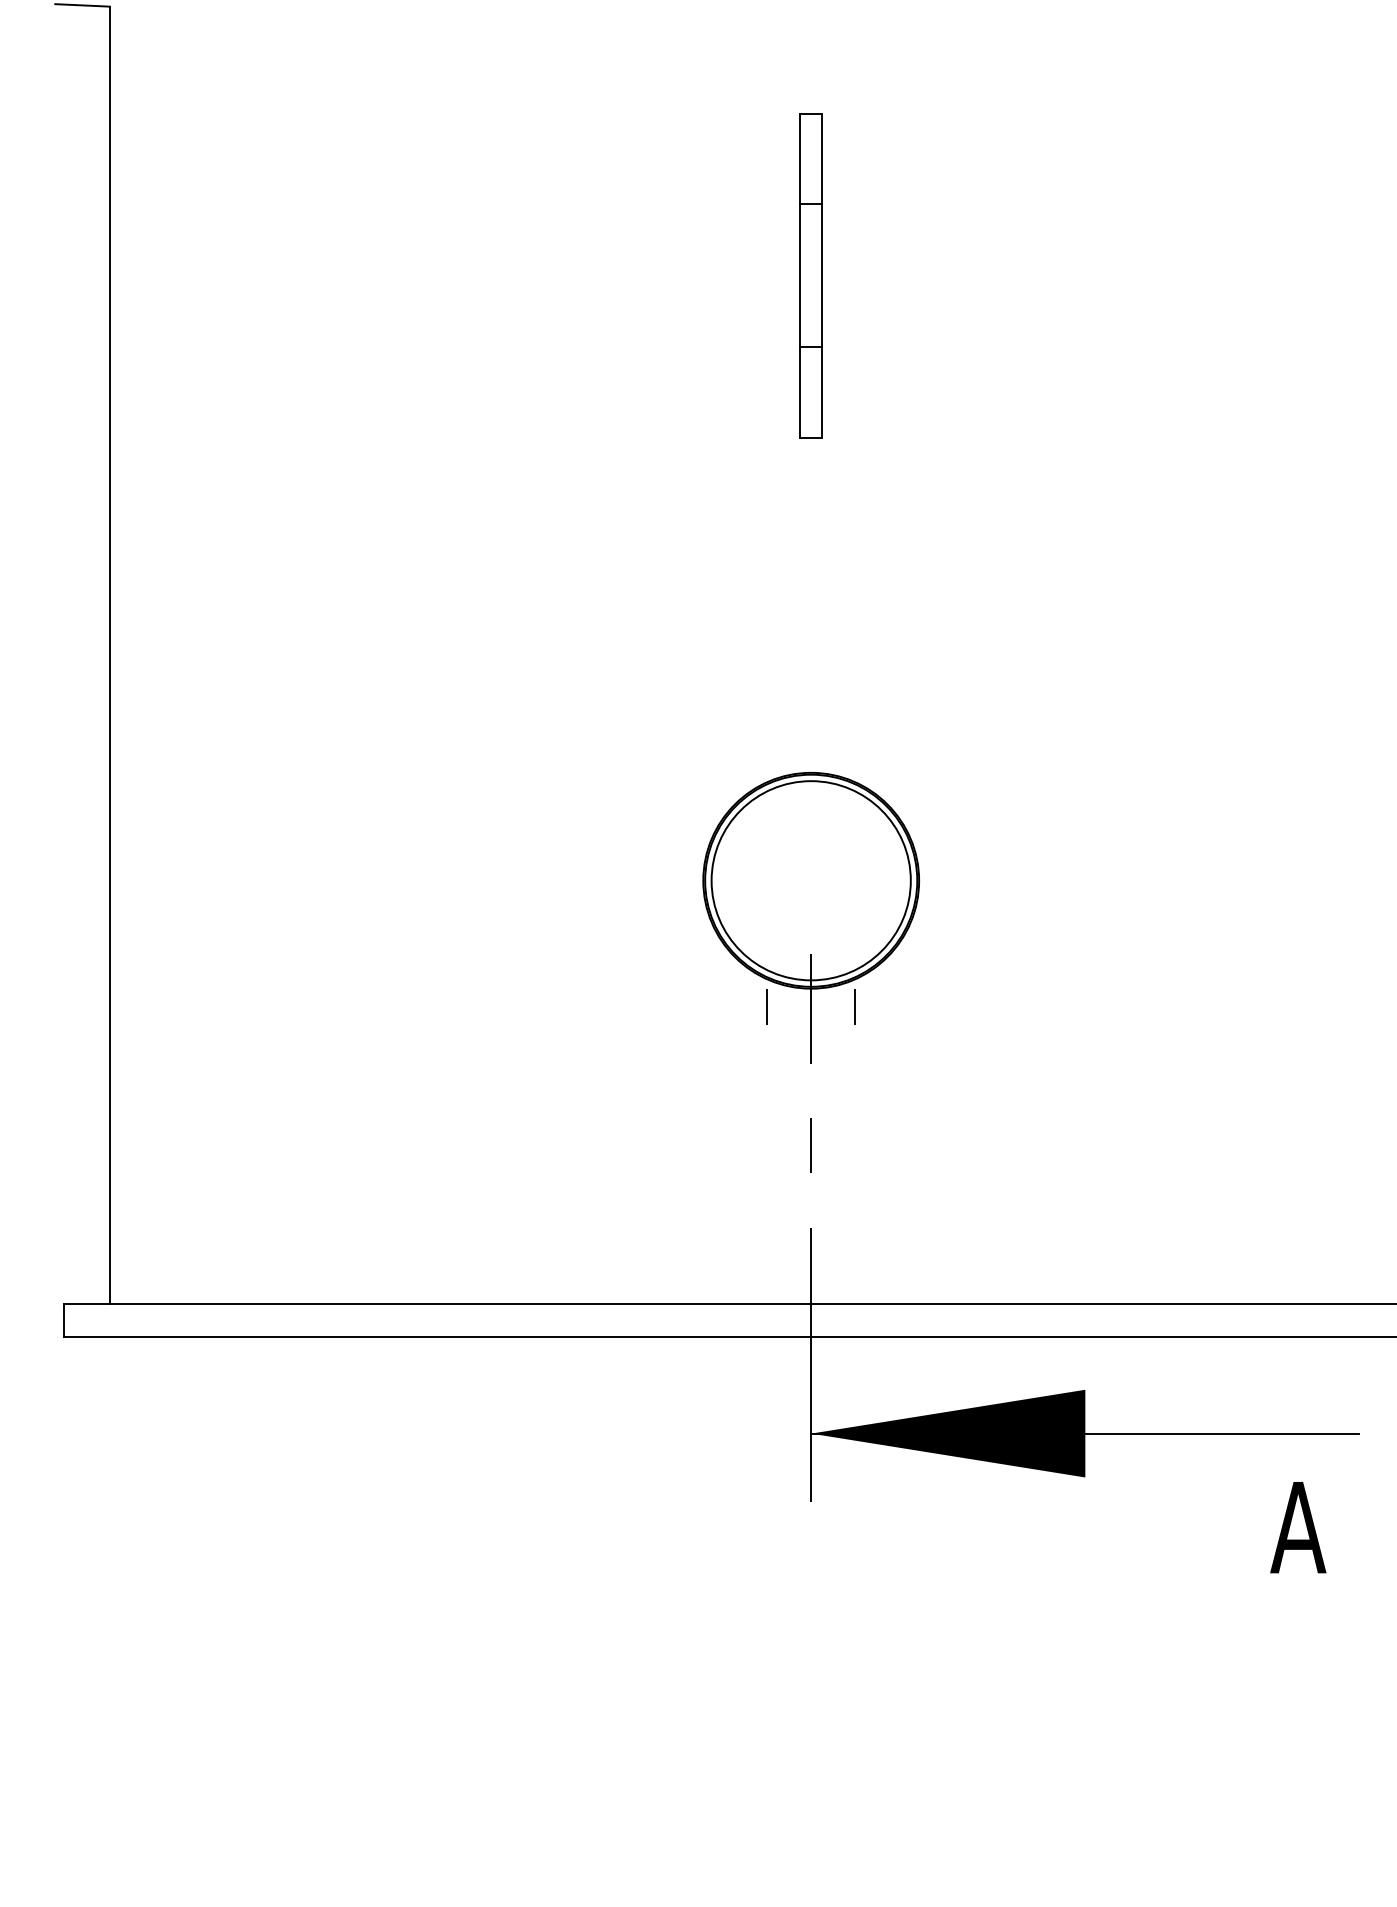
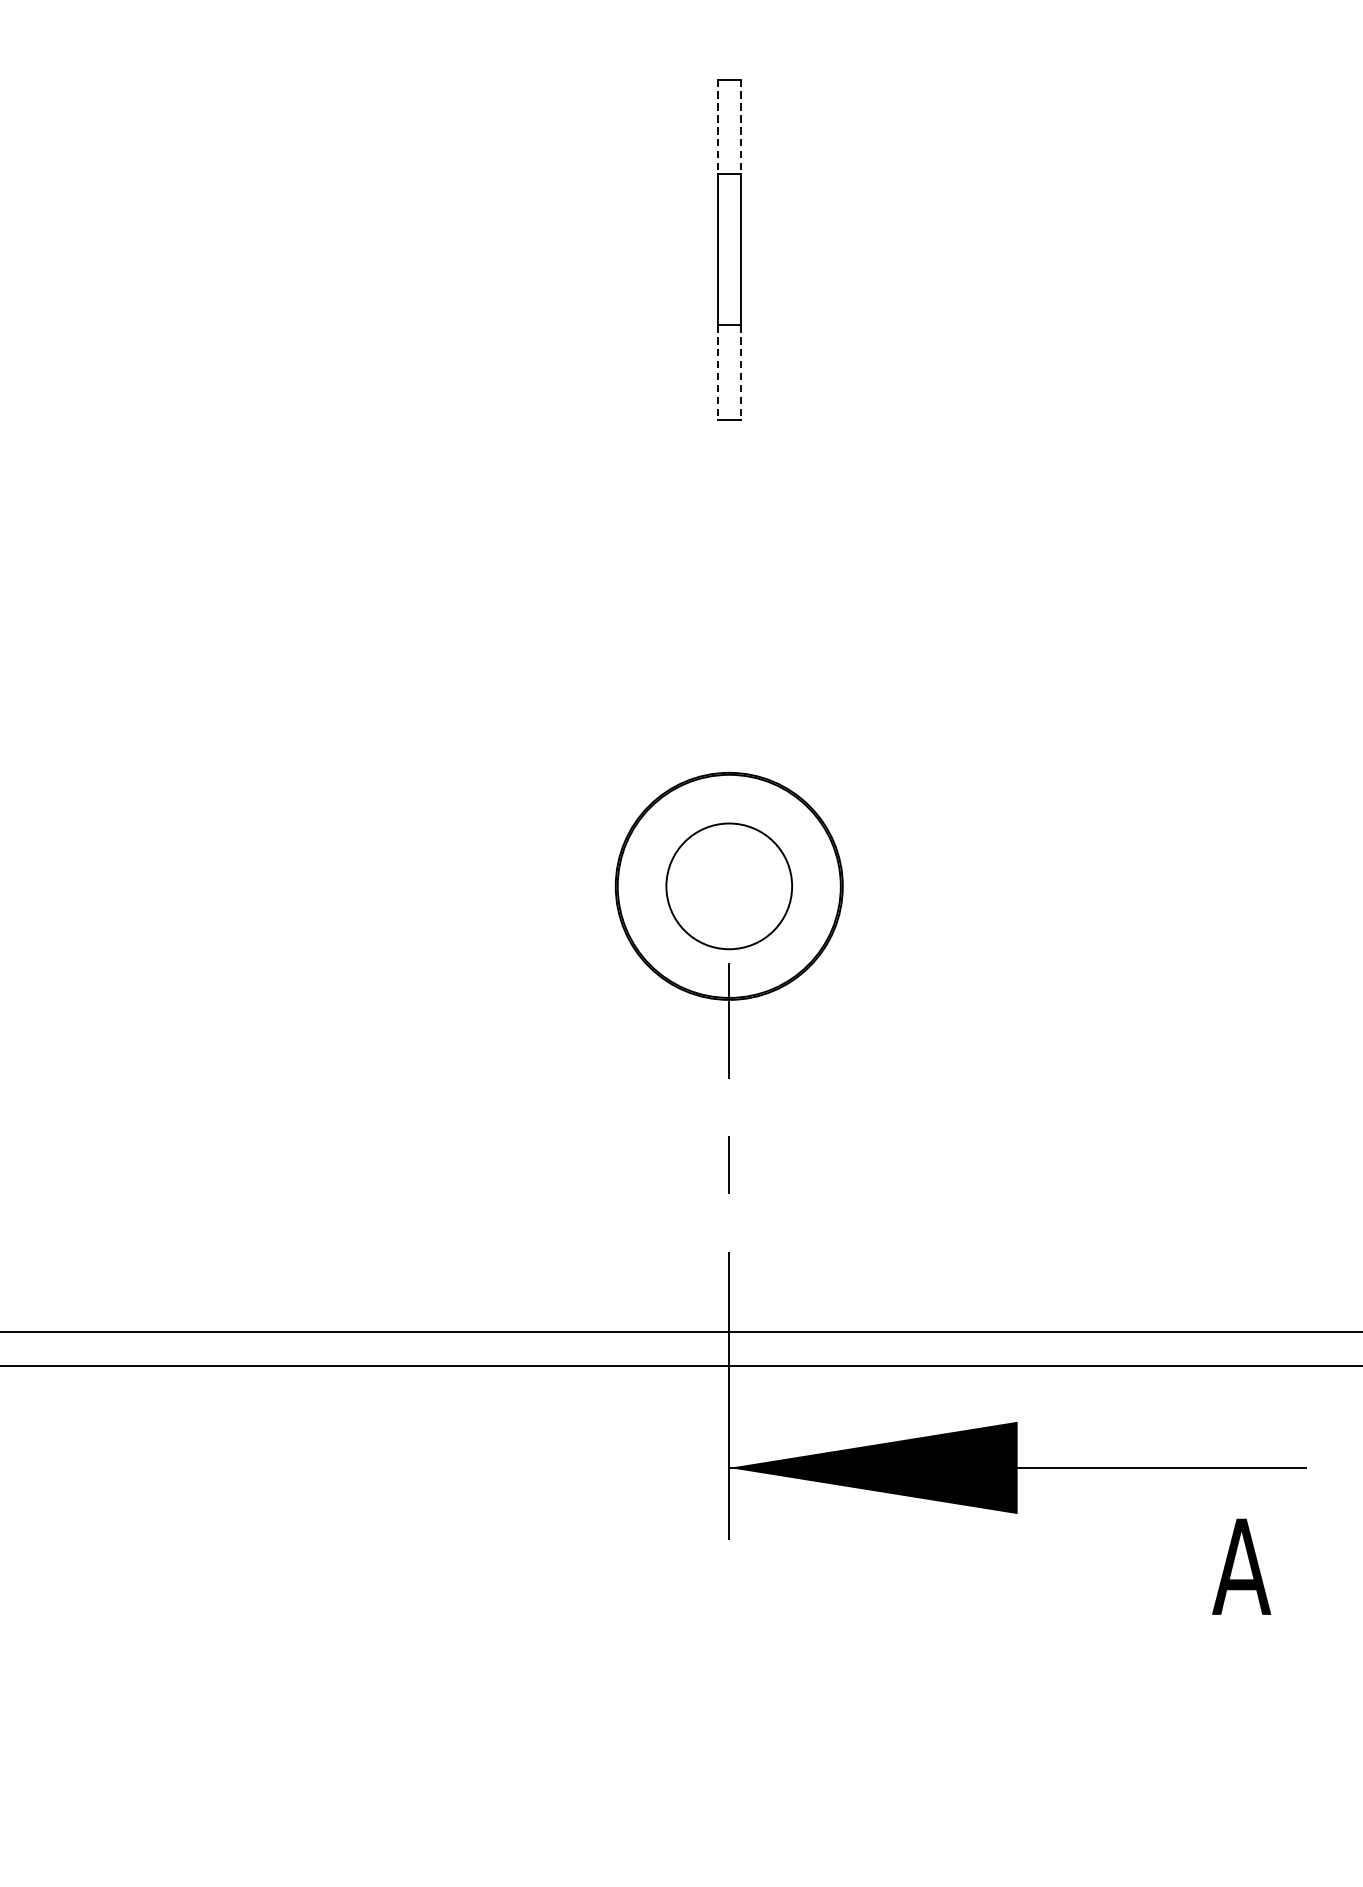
line: (800, 159) -> (718, 127), solid -> dashed
line: (822, 159) -> (741, 127), solid -> dashed
line: (800, 392) -> (718, 372), solid -> dashed
line: (822, 392) -> (741, 372), solid -> dashed
circle: (810, 880) -> (728, 886), size x0.6
line: (766, 1006) -> (682, 1018), removed
line: (855, 1006) -> (775, 1018), removed

